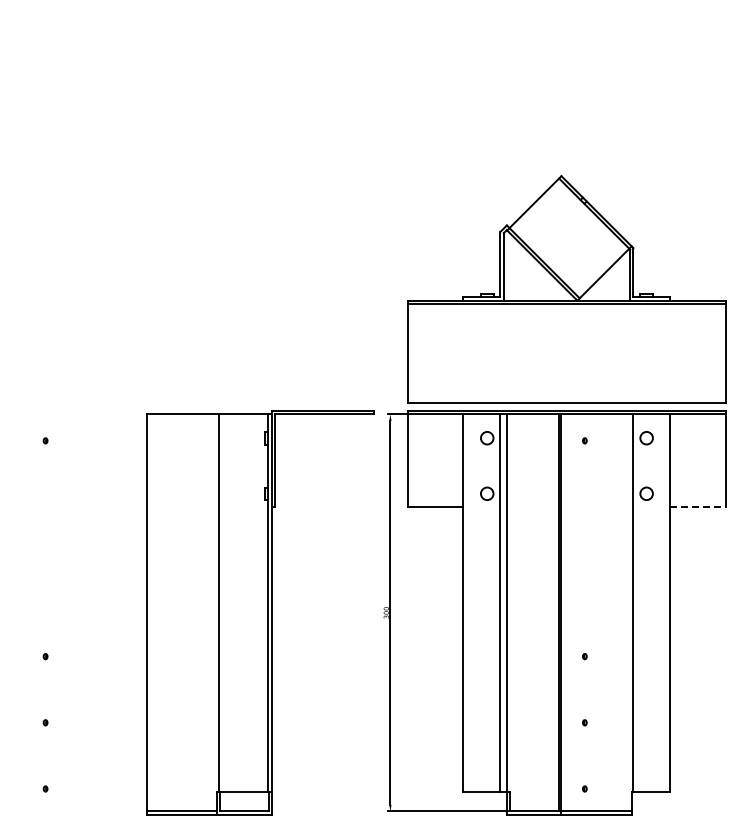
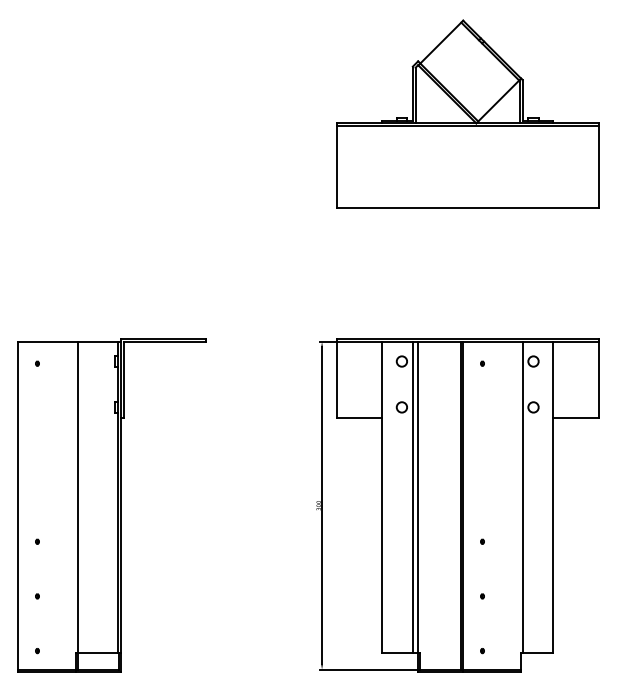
part: (566, 289) -> (467, 114), moved
line: (698, 507) -> (576, 418), dashed -> solid
part: (260, 612) -> (111, 505), moved

